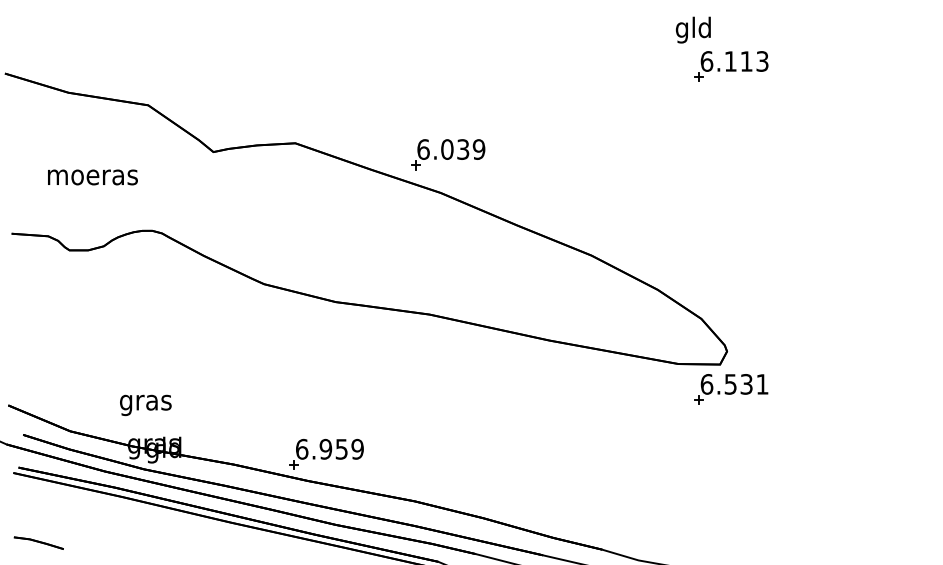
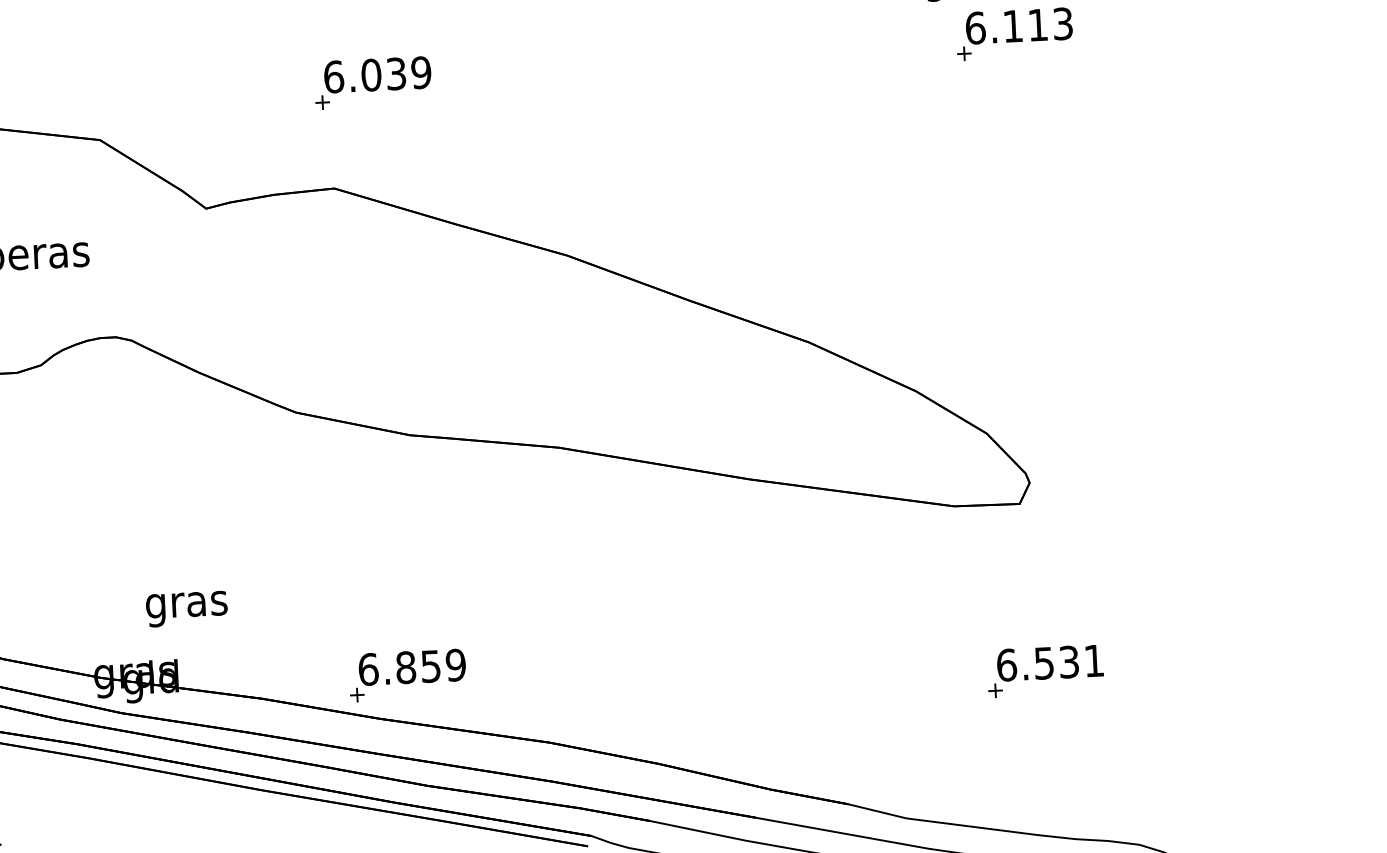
part: (448, 154) -> (373, 82), moved
part: (731, 389) -> (1045, 671), moved
text: (145, 405) -> (186, 609), moved
text: (325, 449) -> (405, 667), 6.959 -> 6.859

